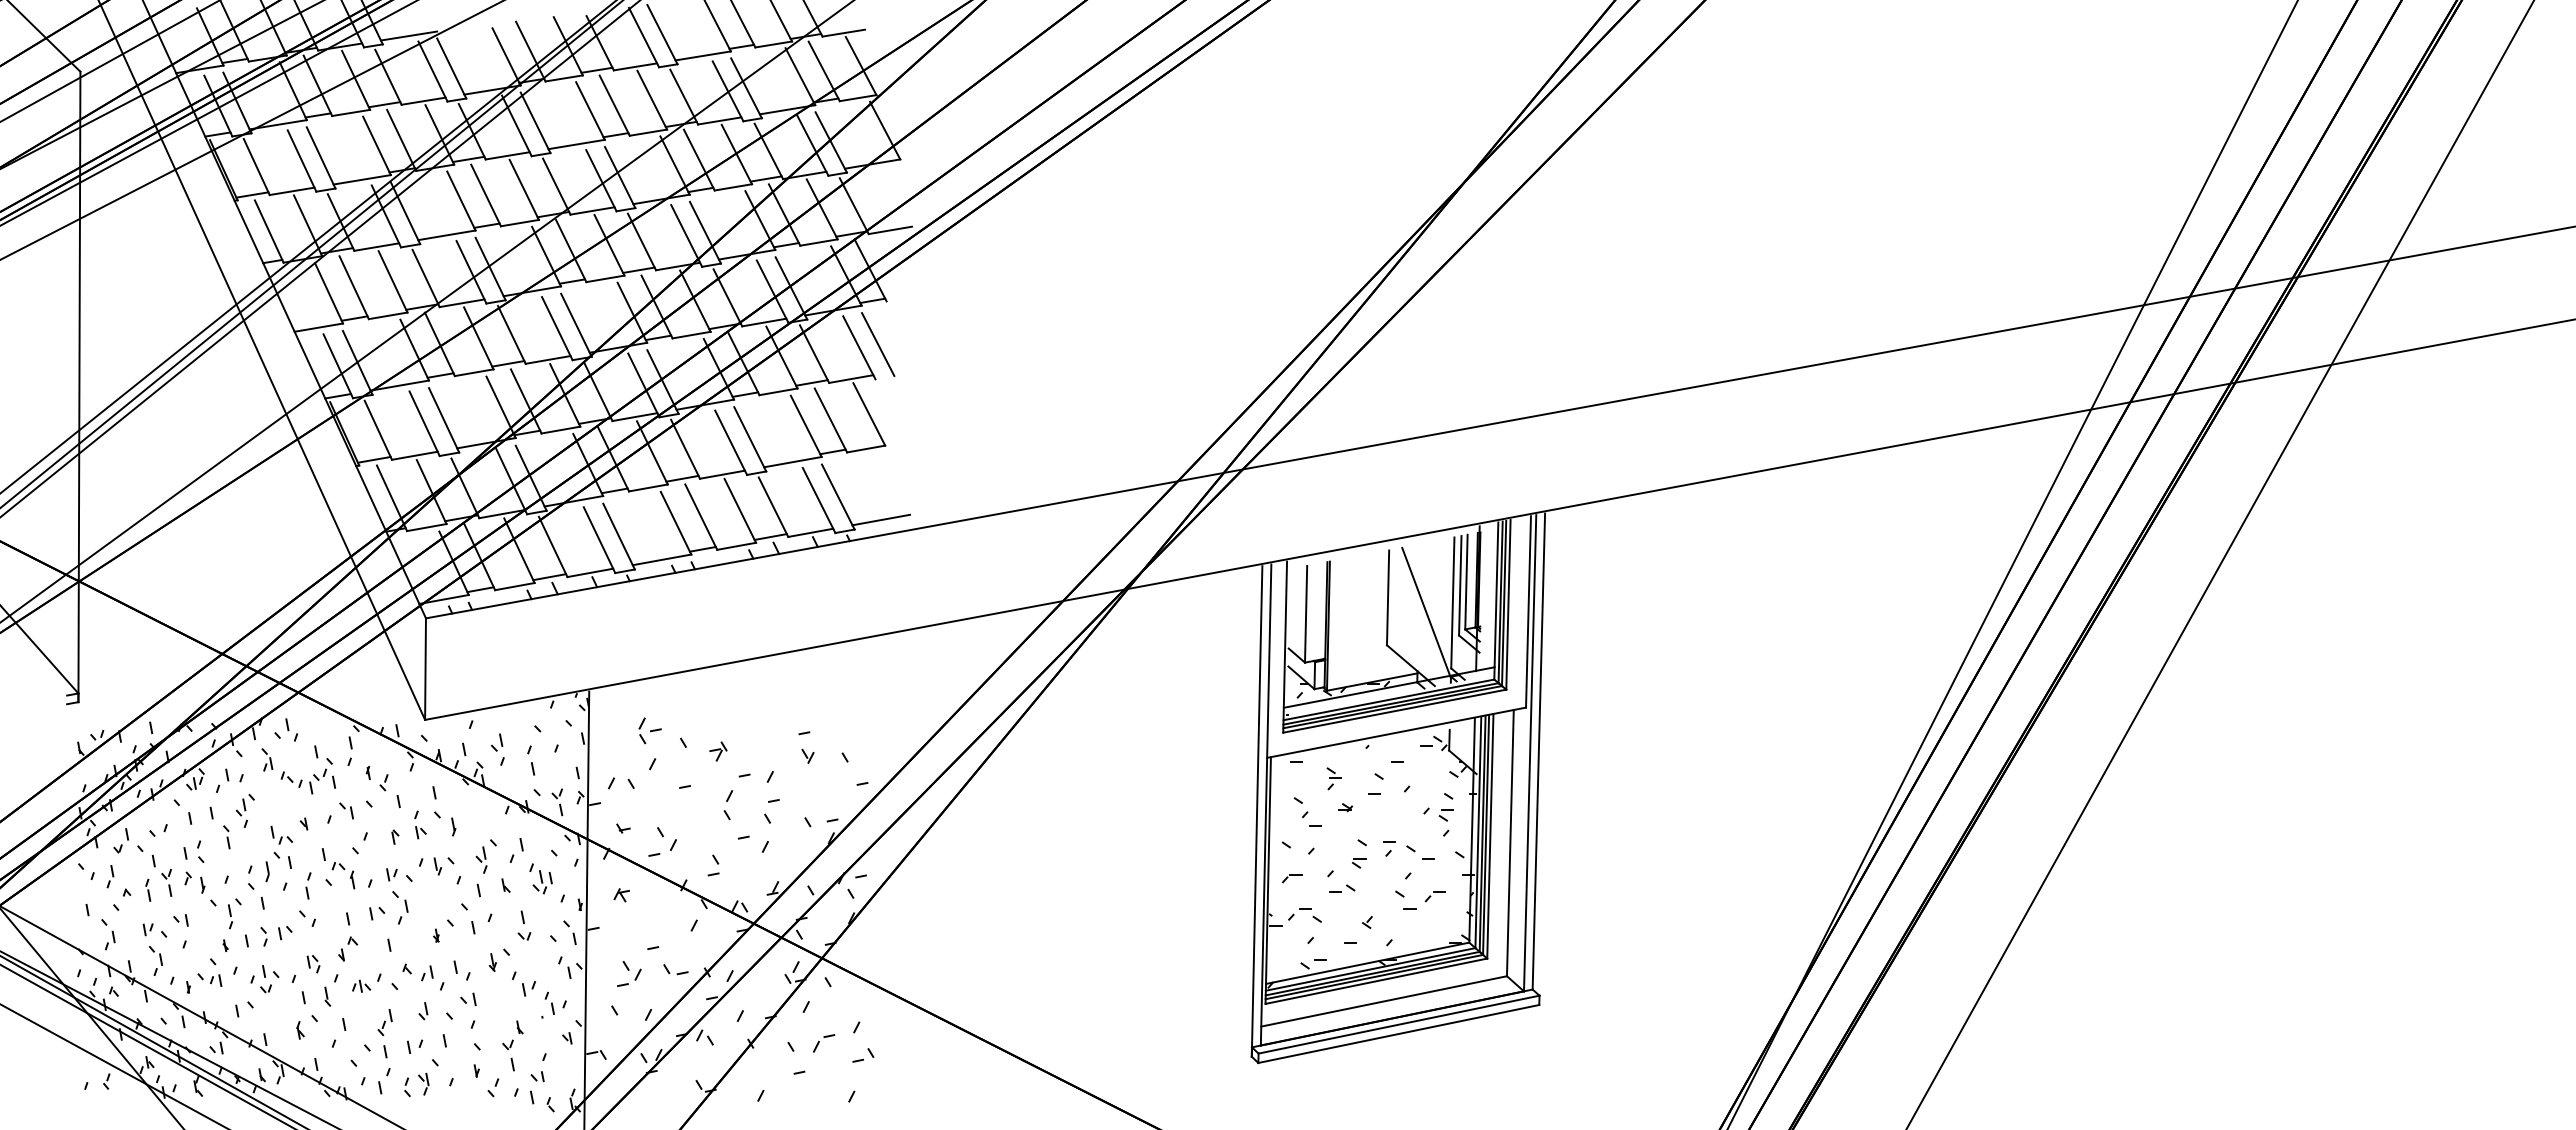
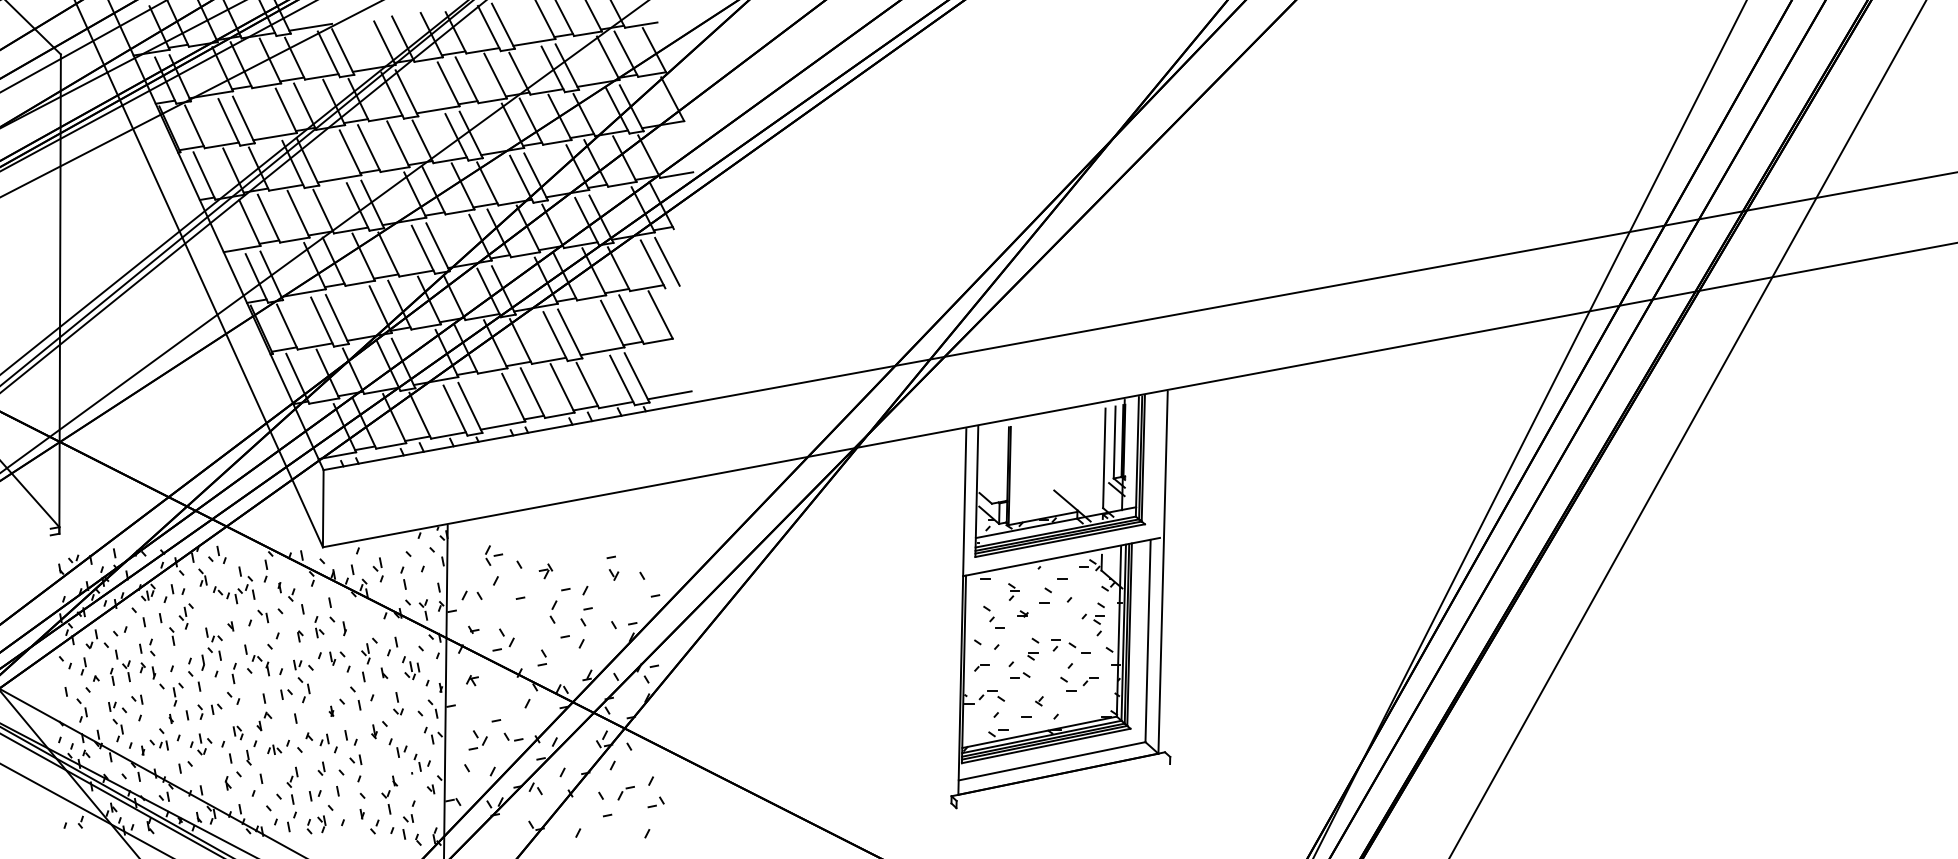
line: (1460, 585) -> (1110, 445), removed
line: (1387, 597) -> (1054, 454), removed
line: (1508, 604) -> (1146, 459), removed
line: (1528, 611) -> (1161, 464), removed
line: (1426, 612) -> (1084, 465), removed
line: (1306, 613) -> (993, 466), removed
line: (1538, 751) -> (1169, 571), removed
line: (1256, 811) -> (955, 616), removed
line: (1490, 836) -> (1132, 635), removed
line: (1398, 1024) -> (1063, 778), removed
line: (1398, 1033) -> (1063, 785), removed

